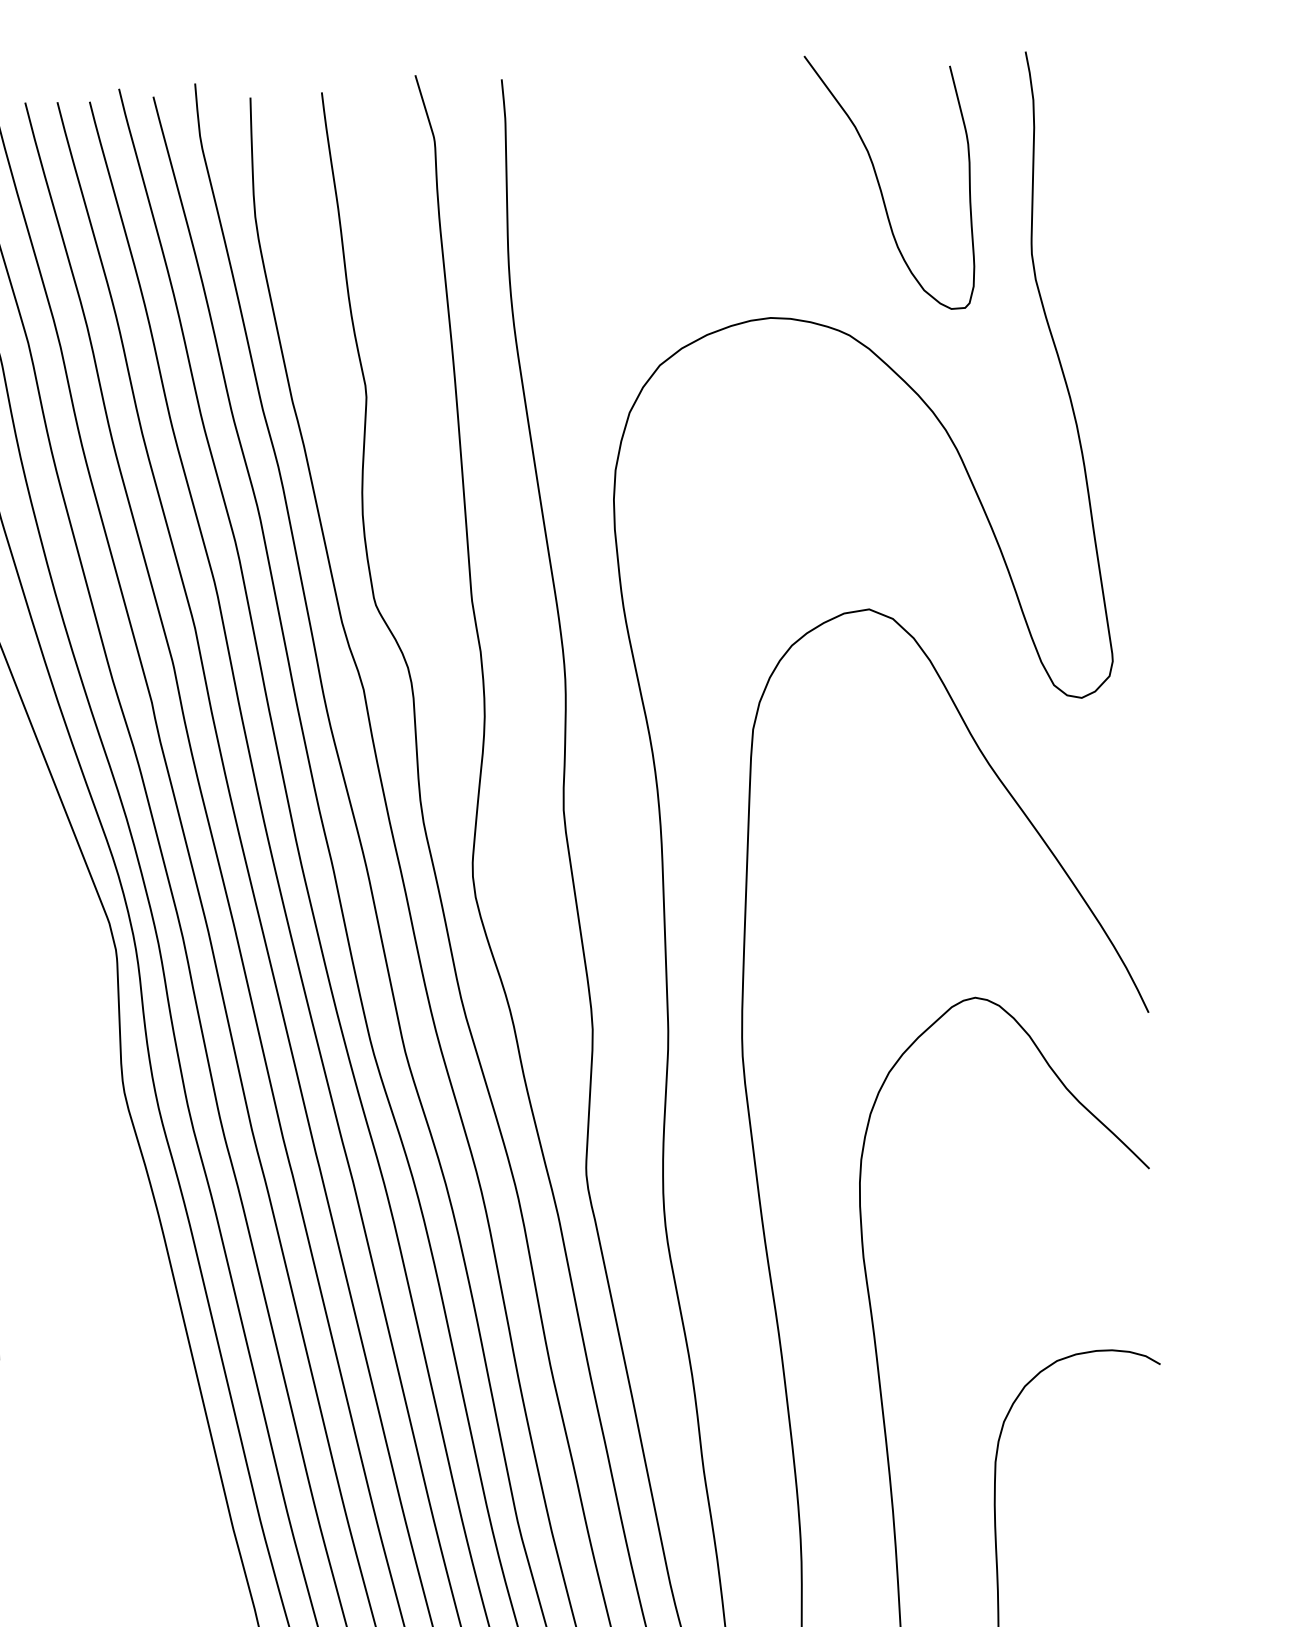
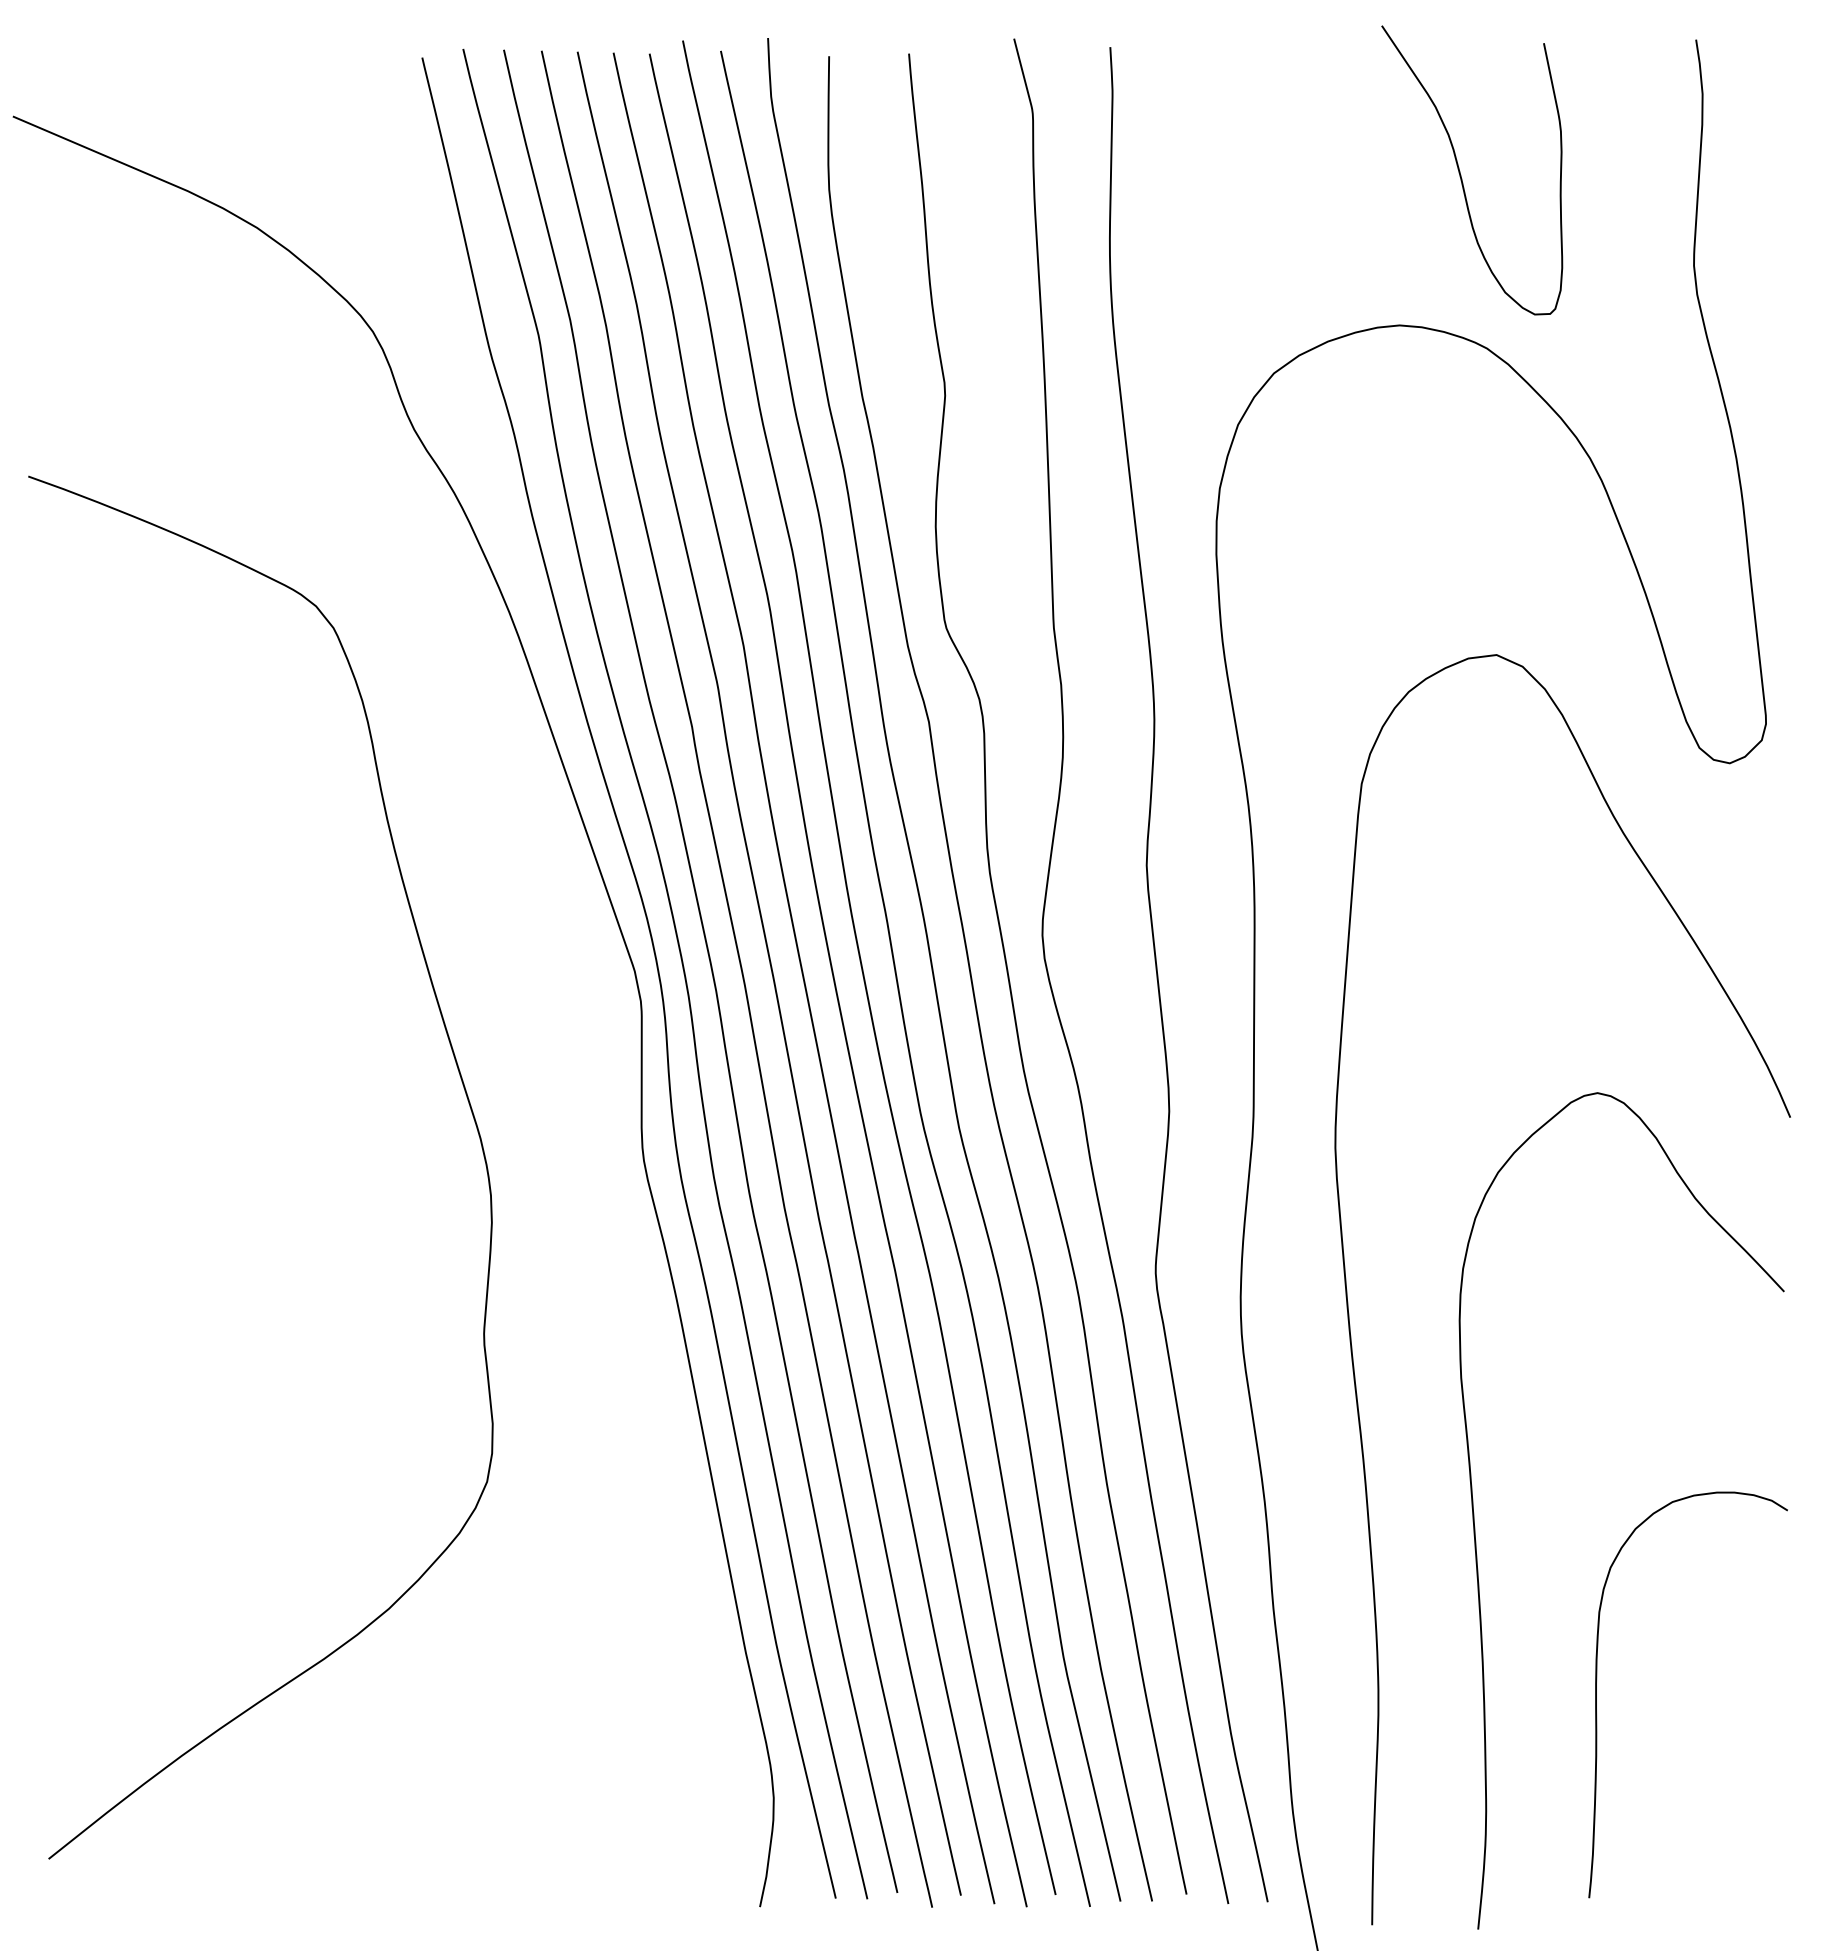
curve: (879, 183) -> (1460, 171), moved

